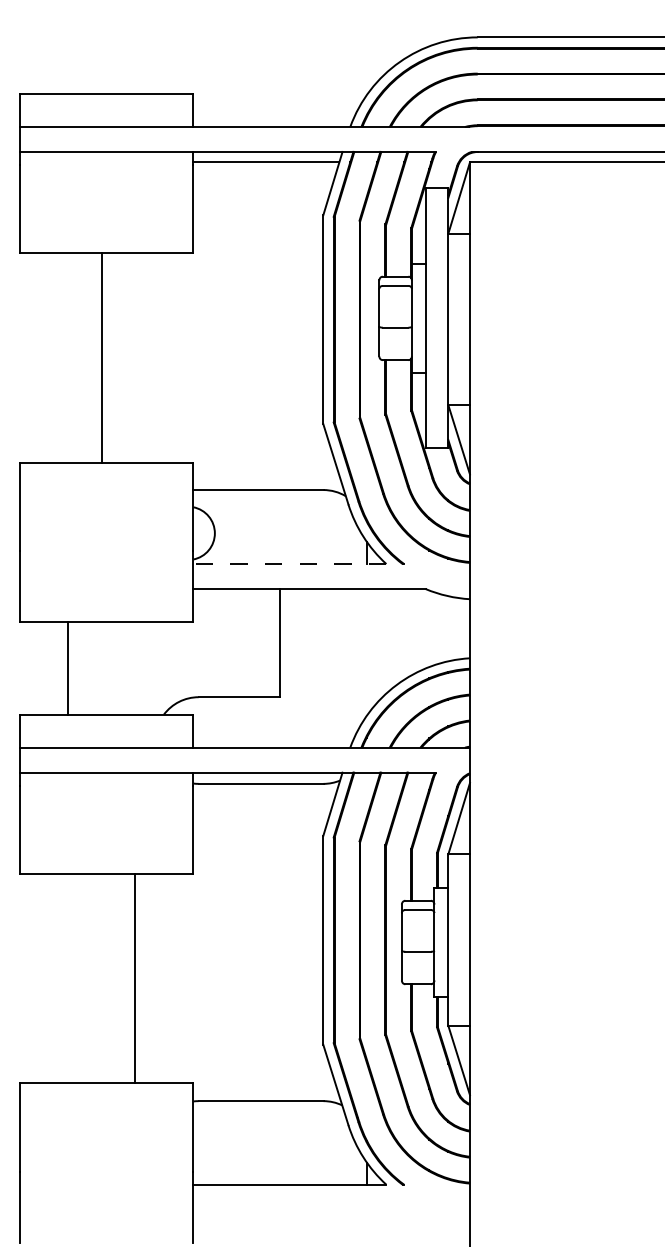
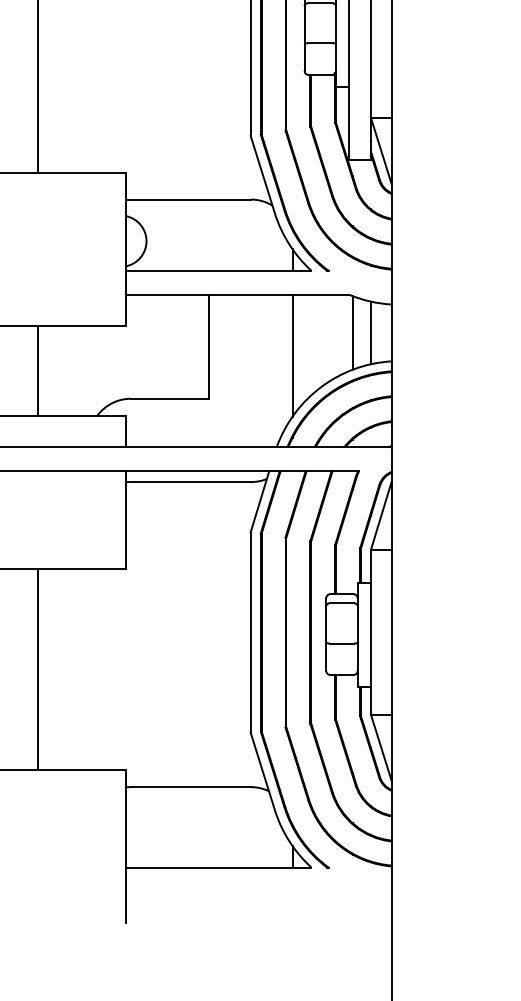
line: (289, 564) -> (218, 271), dashed -> solid
line: (429, 628) -> (352, 332), added
line: (448, 628) -> (371, 332), added
line: (366, 652) -> (292, 355), added
line: (67, 667) -> (37, 370), moved
line: (134, 978) -> (37, 669), moved

